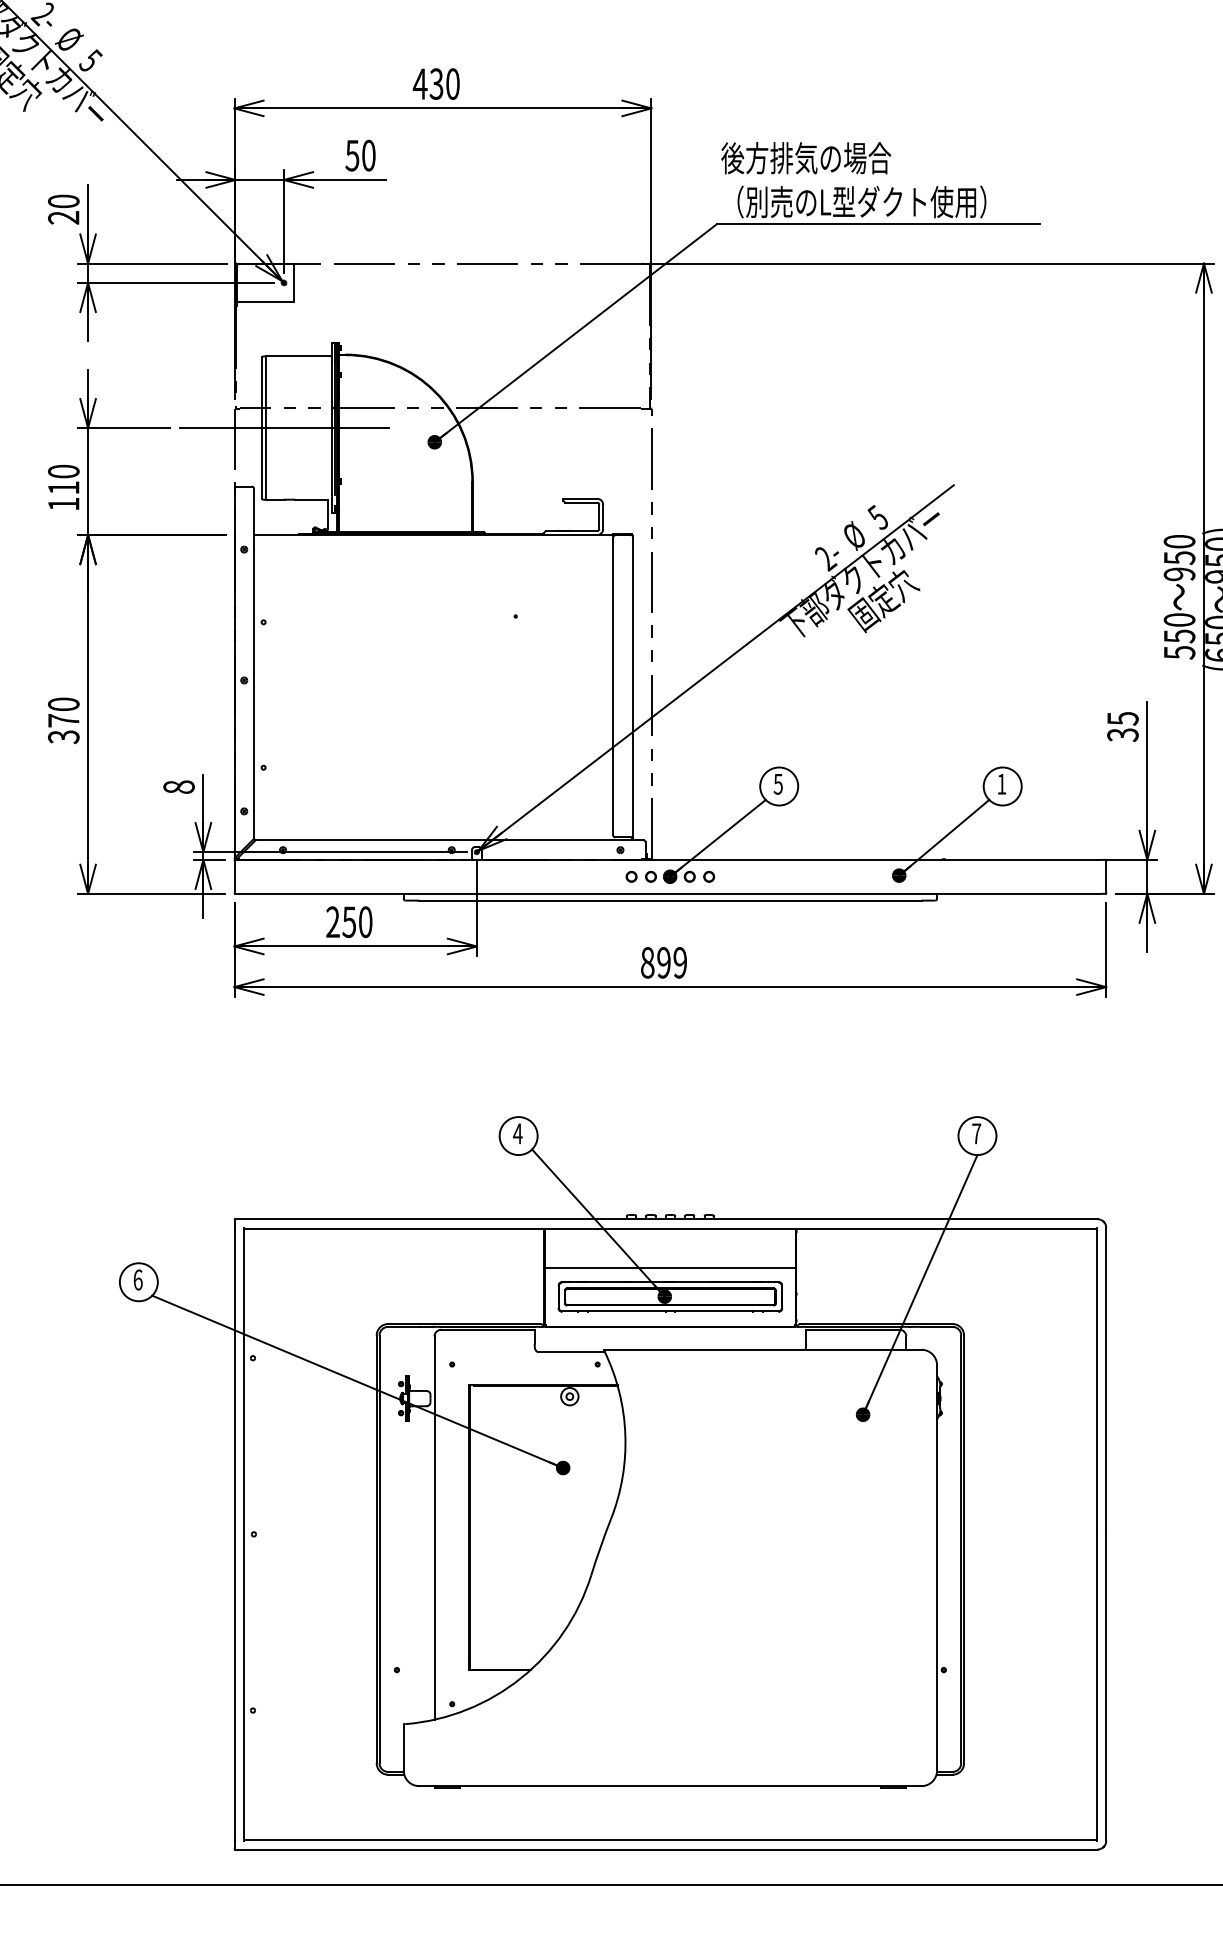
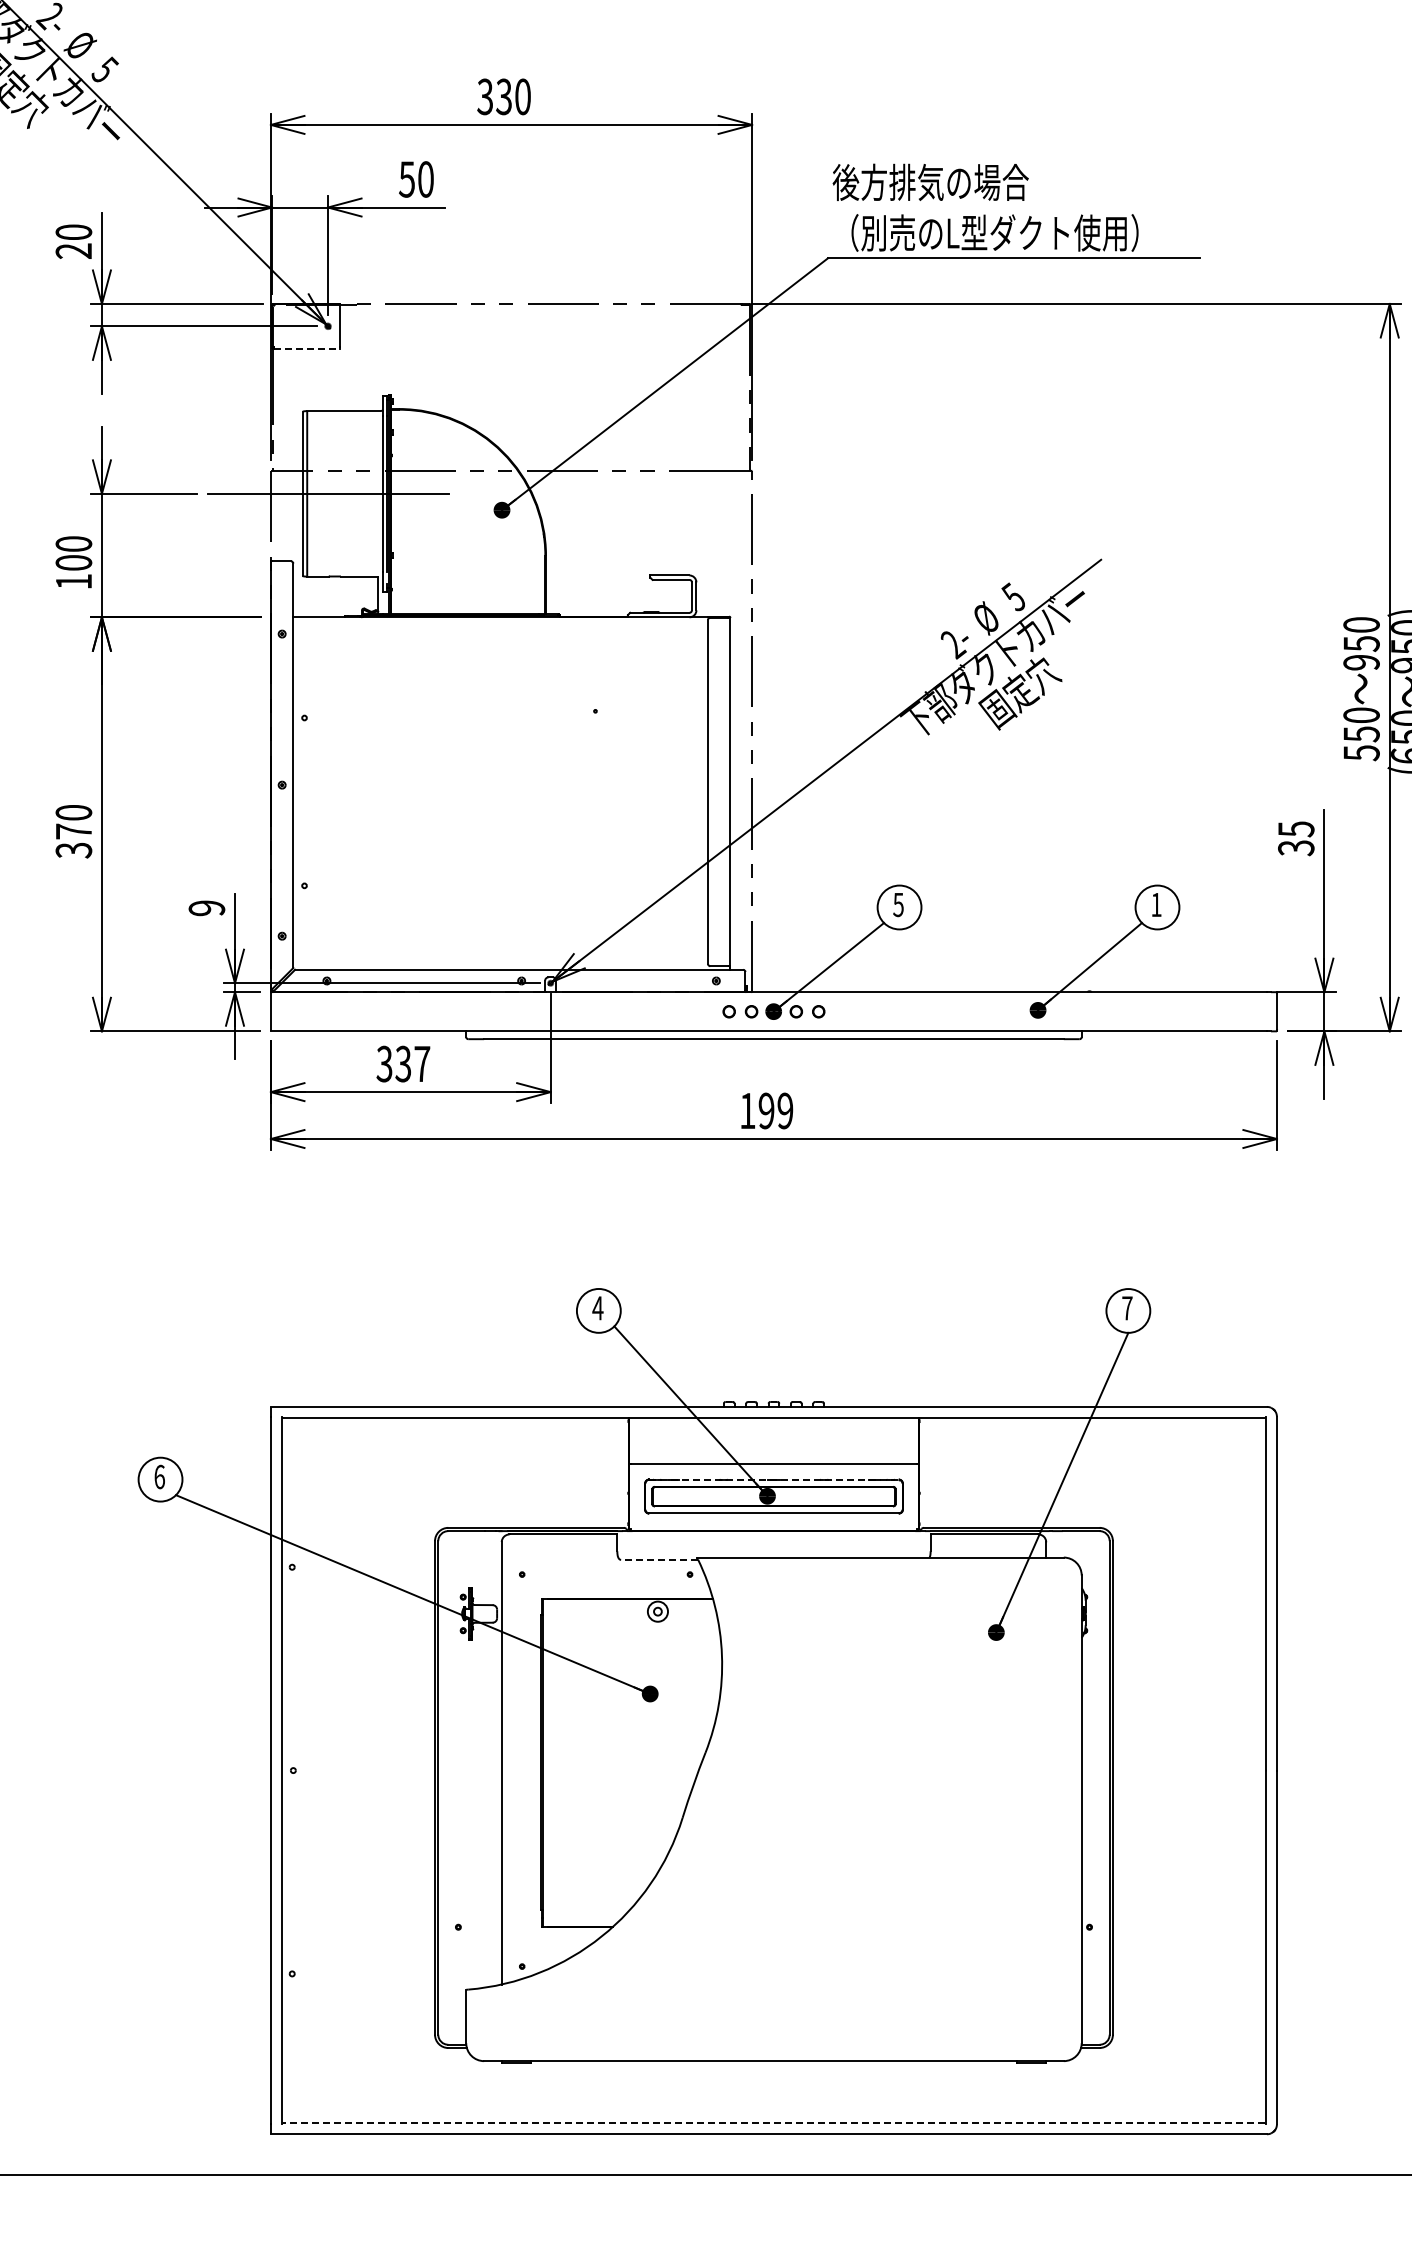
text: (419, 83) -> (484, 96), 430 -> 330
line: (266, 302) -> (307, 348), solid -> dashed
text: (63, 487) -> (73, 562), 110 -> 100
text: (178, 787) -> (206, 908), 8 -> 9
text: (349, 921) -> (403, 1063), 250 -> 337
text: (647, 962) -> (747, 1110), 899 -> 199
line: (670, 1282) -> (774, 1479), solid -> dashed
line: (571, 1351) -> (659, 1559), solid -> dashed
line: (669, 1840) -> (773, 2123), solid -> dashed

